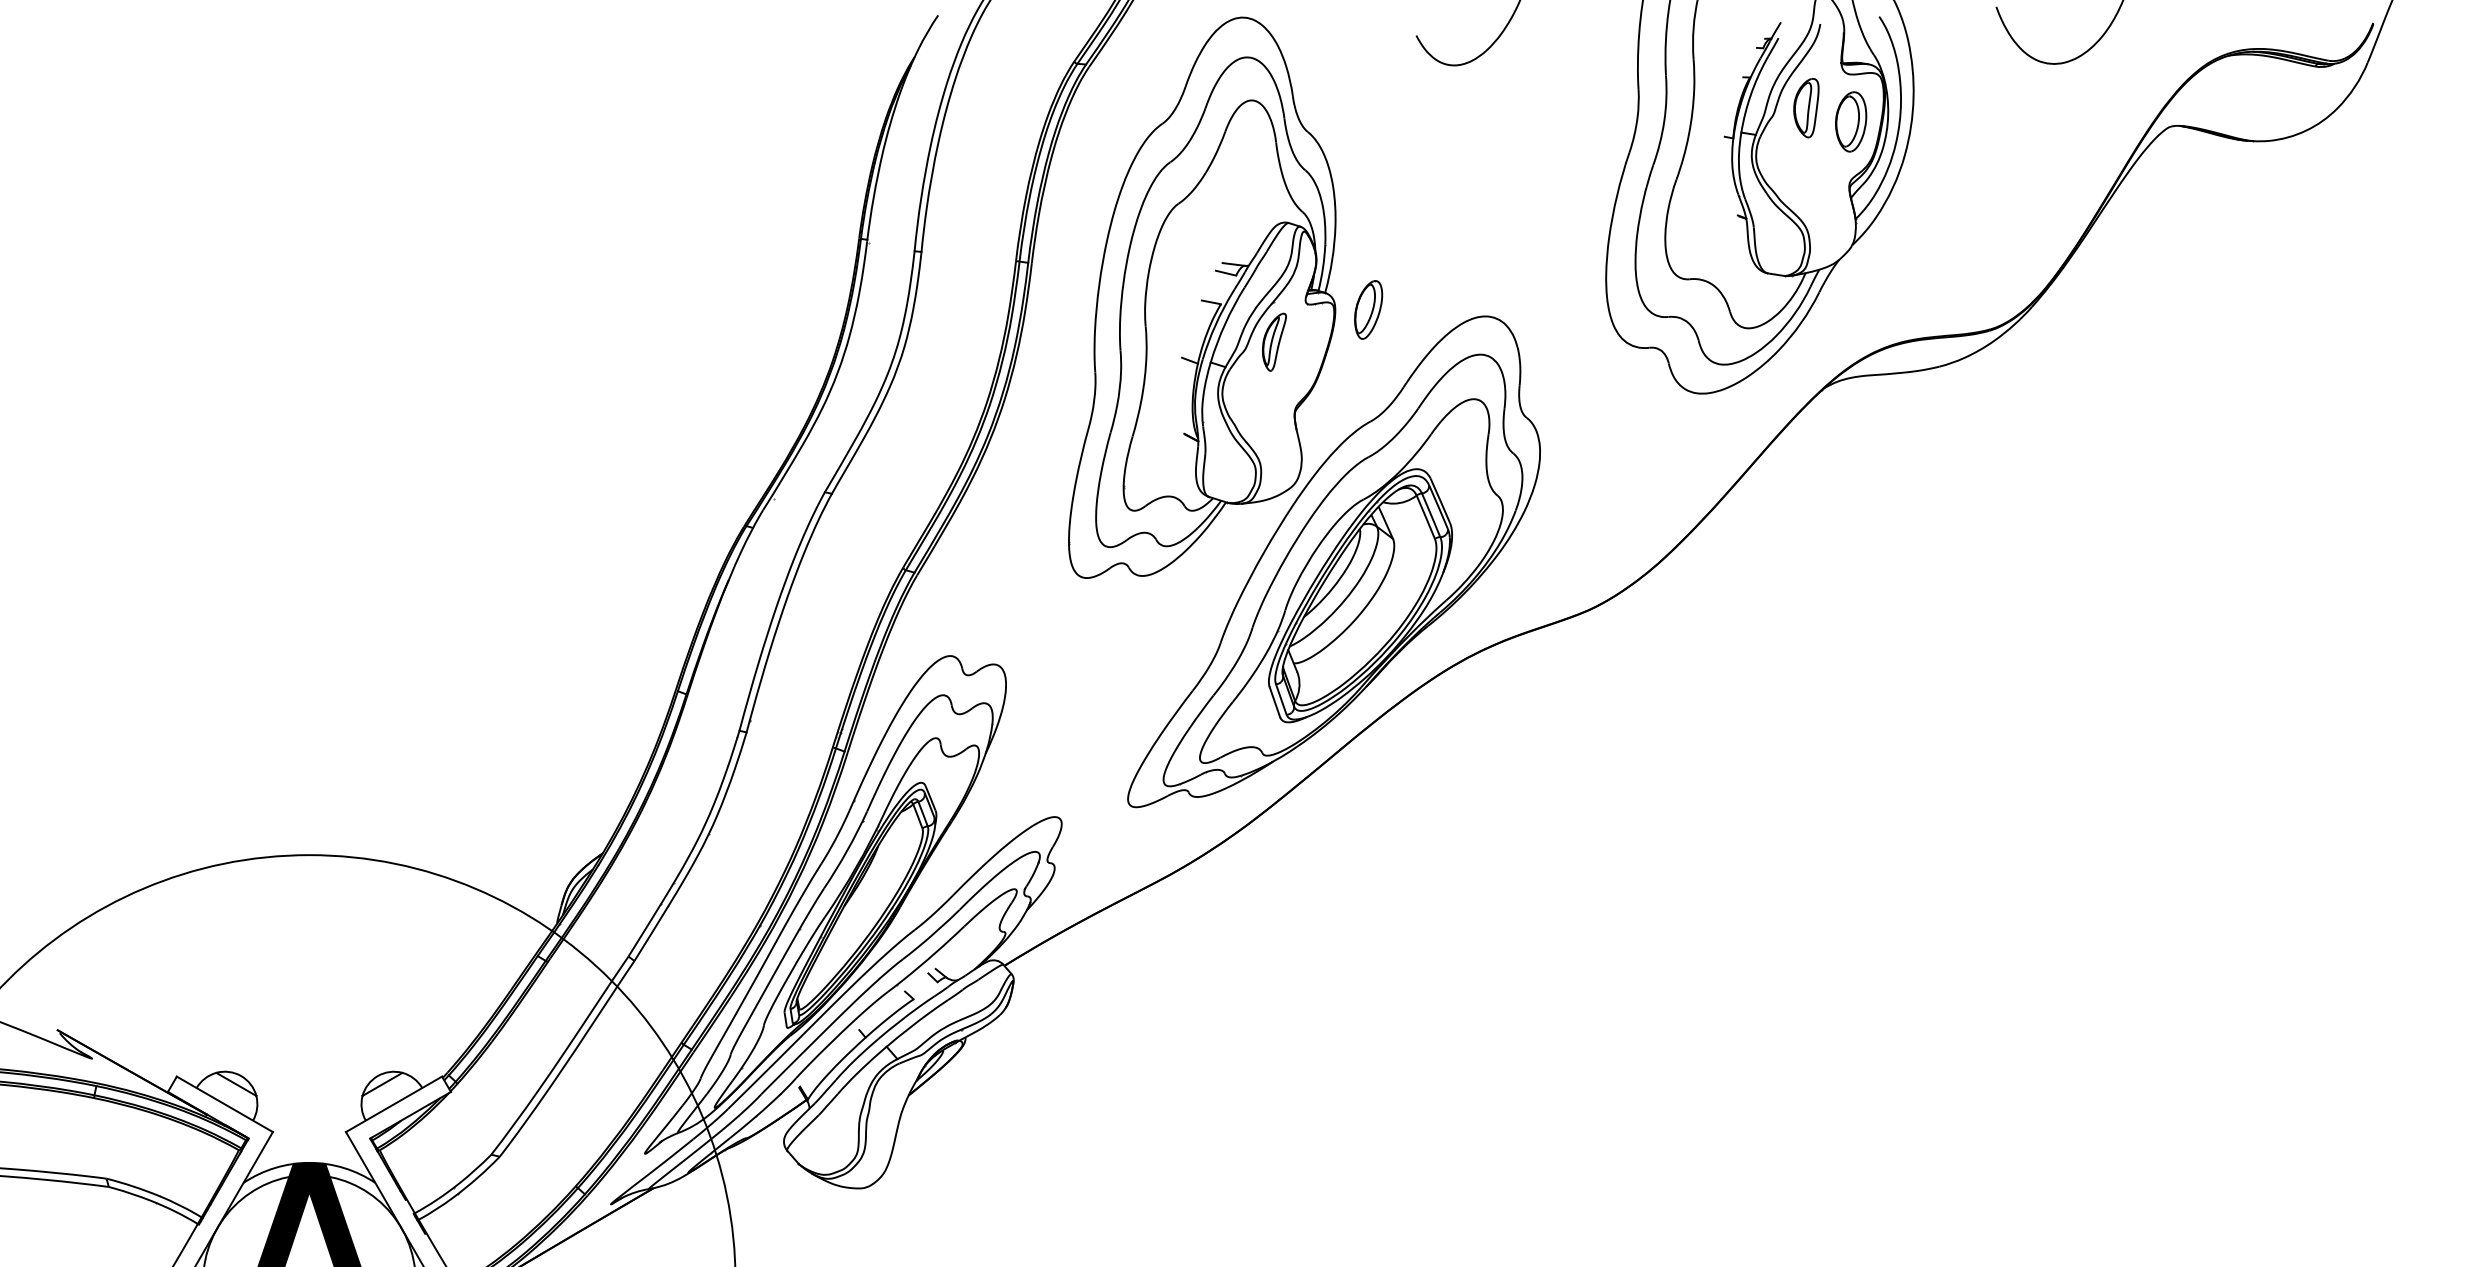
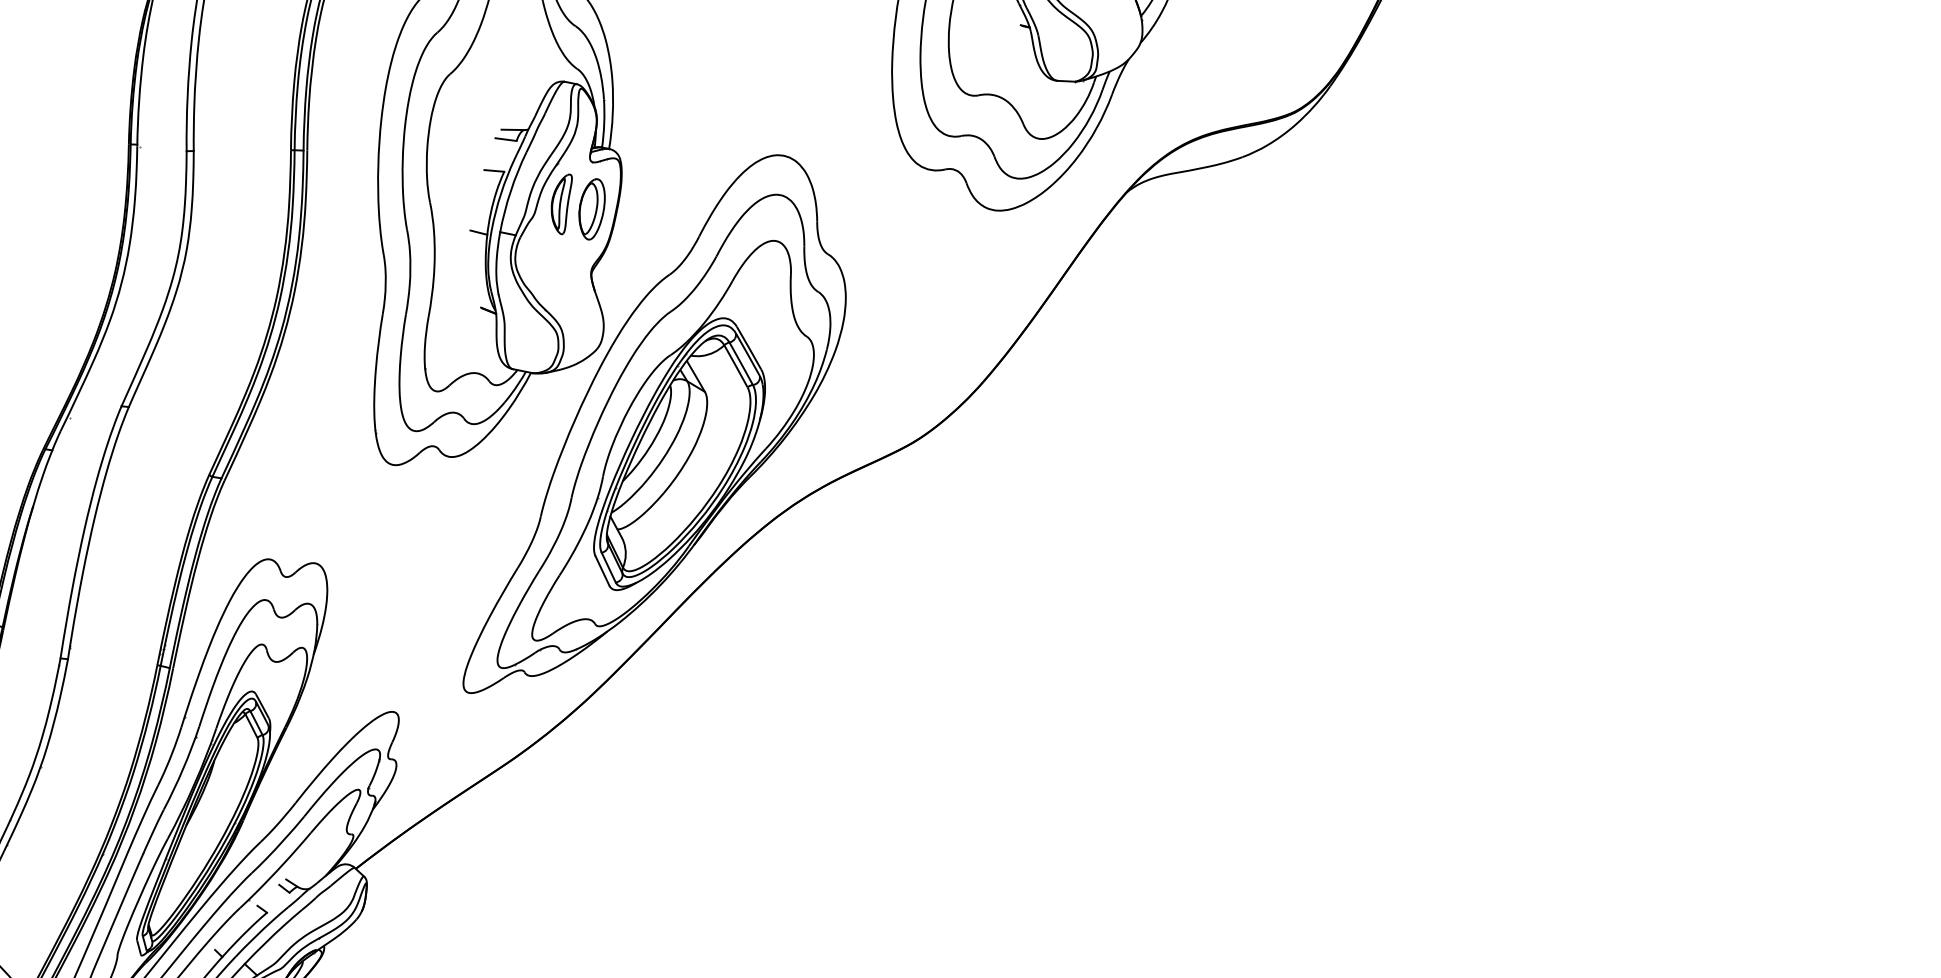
part: (1368, 309) -> (592, 208), moved

